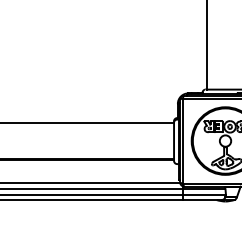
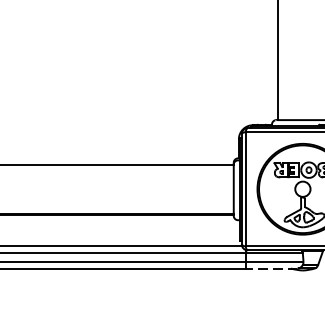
line: (201, 200) -> (270, 269), solid -> dashed

